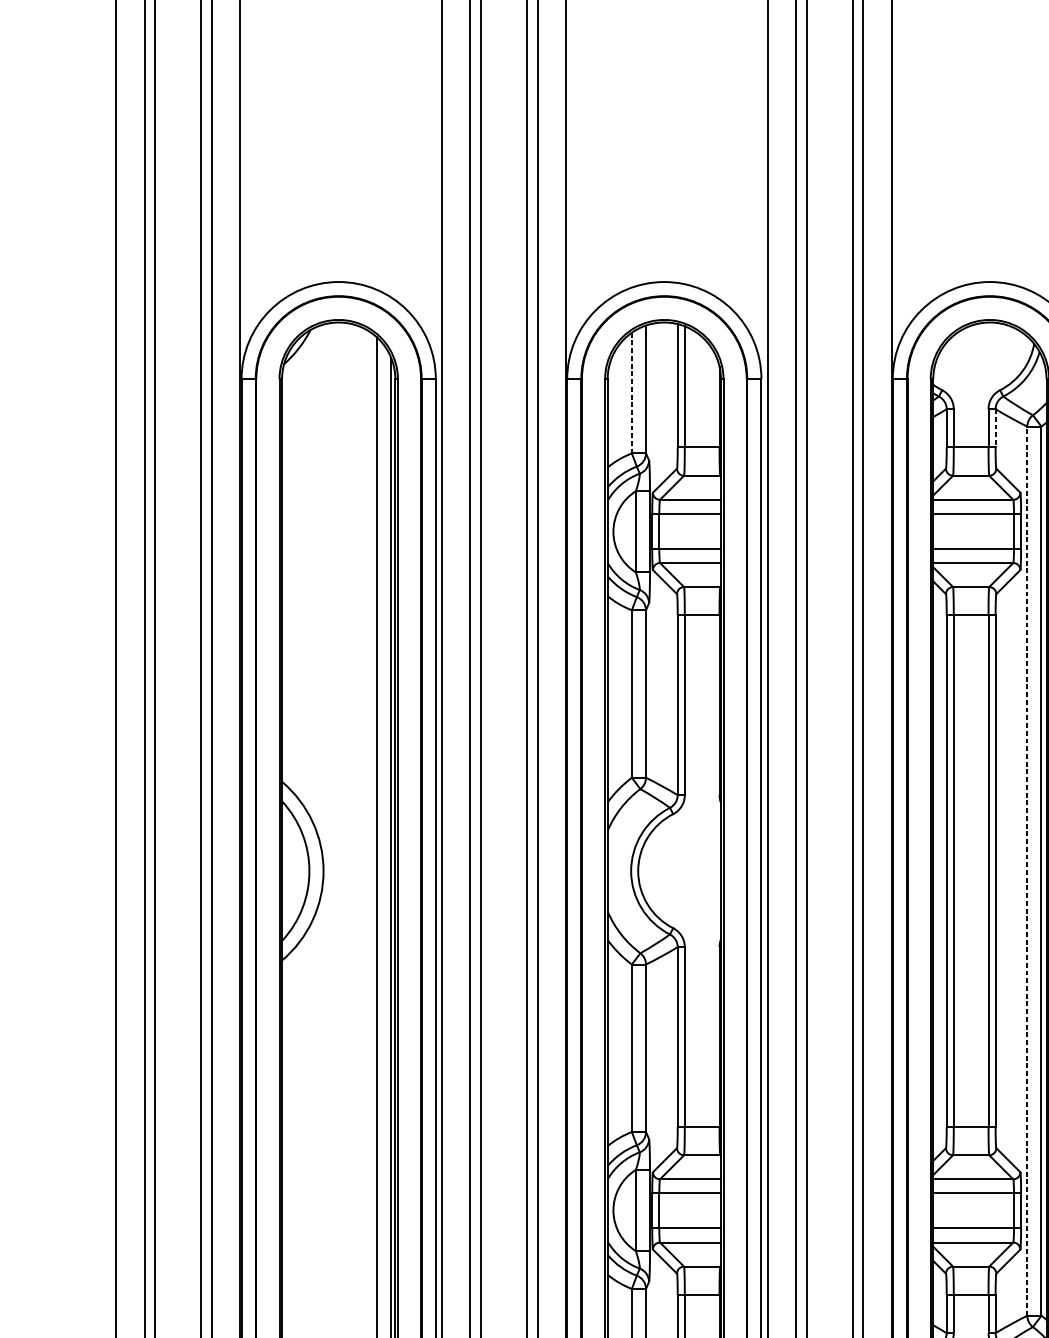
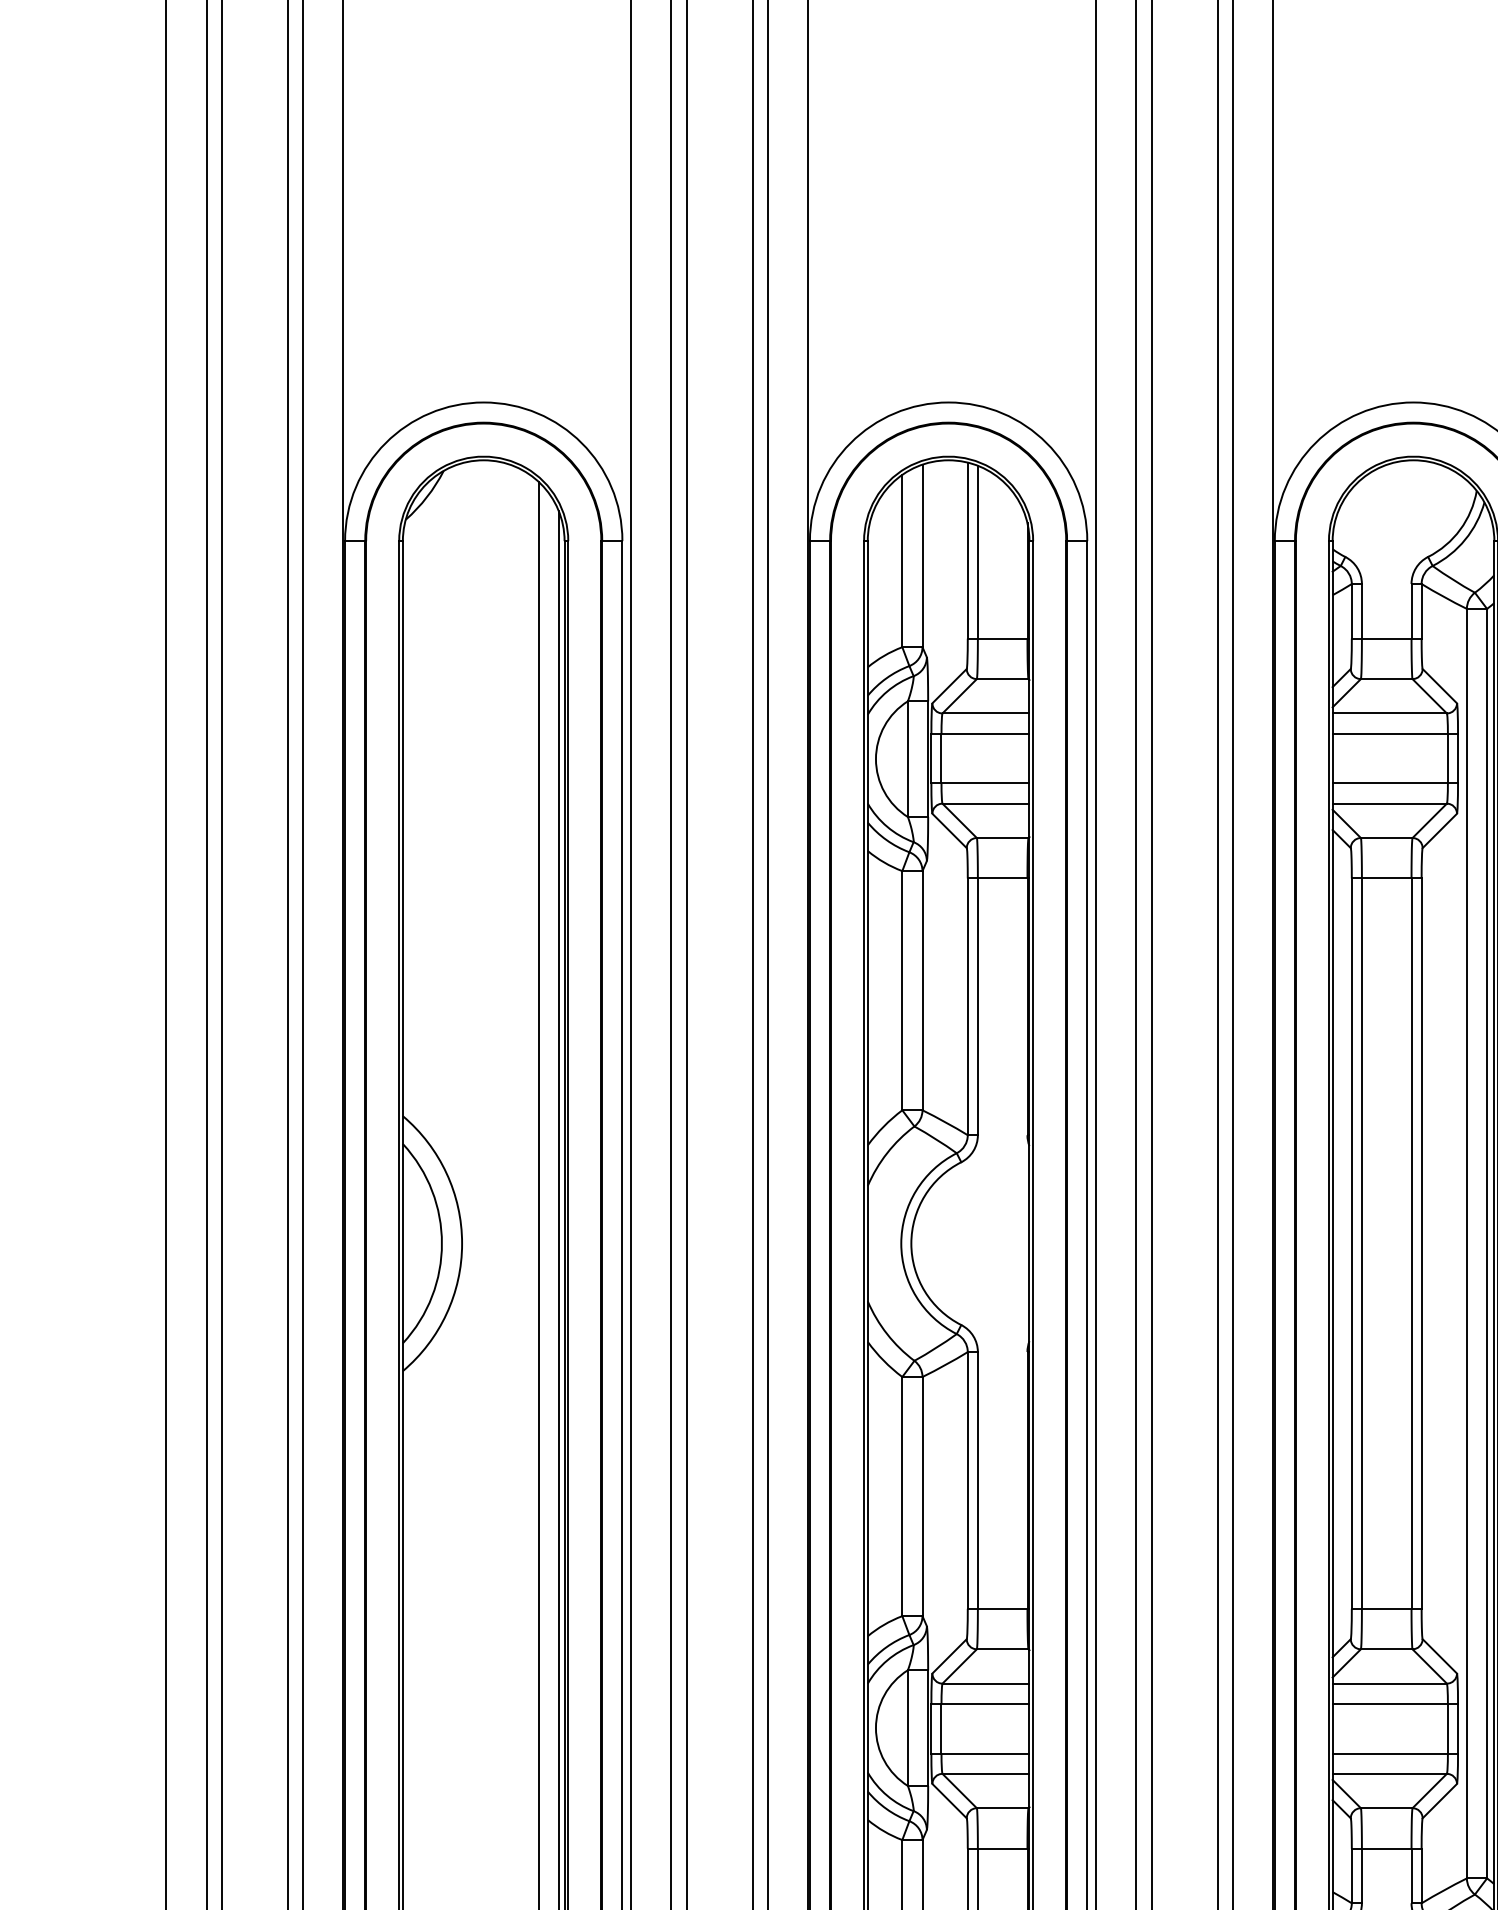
line: (632, 393) -> (902, 561), dashed -> solid
line: (995, 428) -> (1421, 611), dashed -> solid
line: (1027, 871) -> (1466, 1243), dashed -> solid

